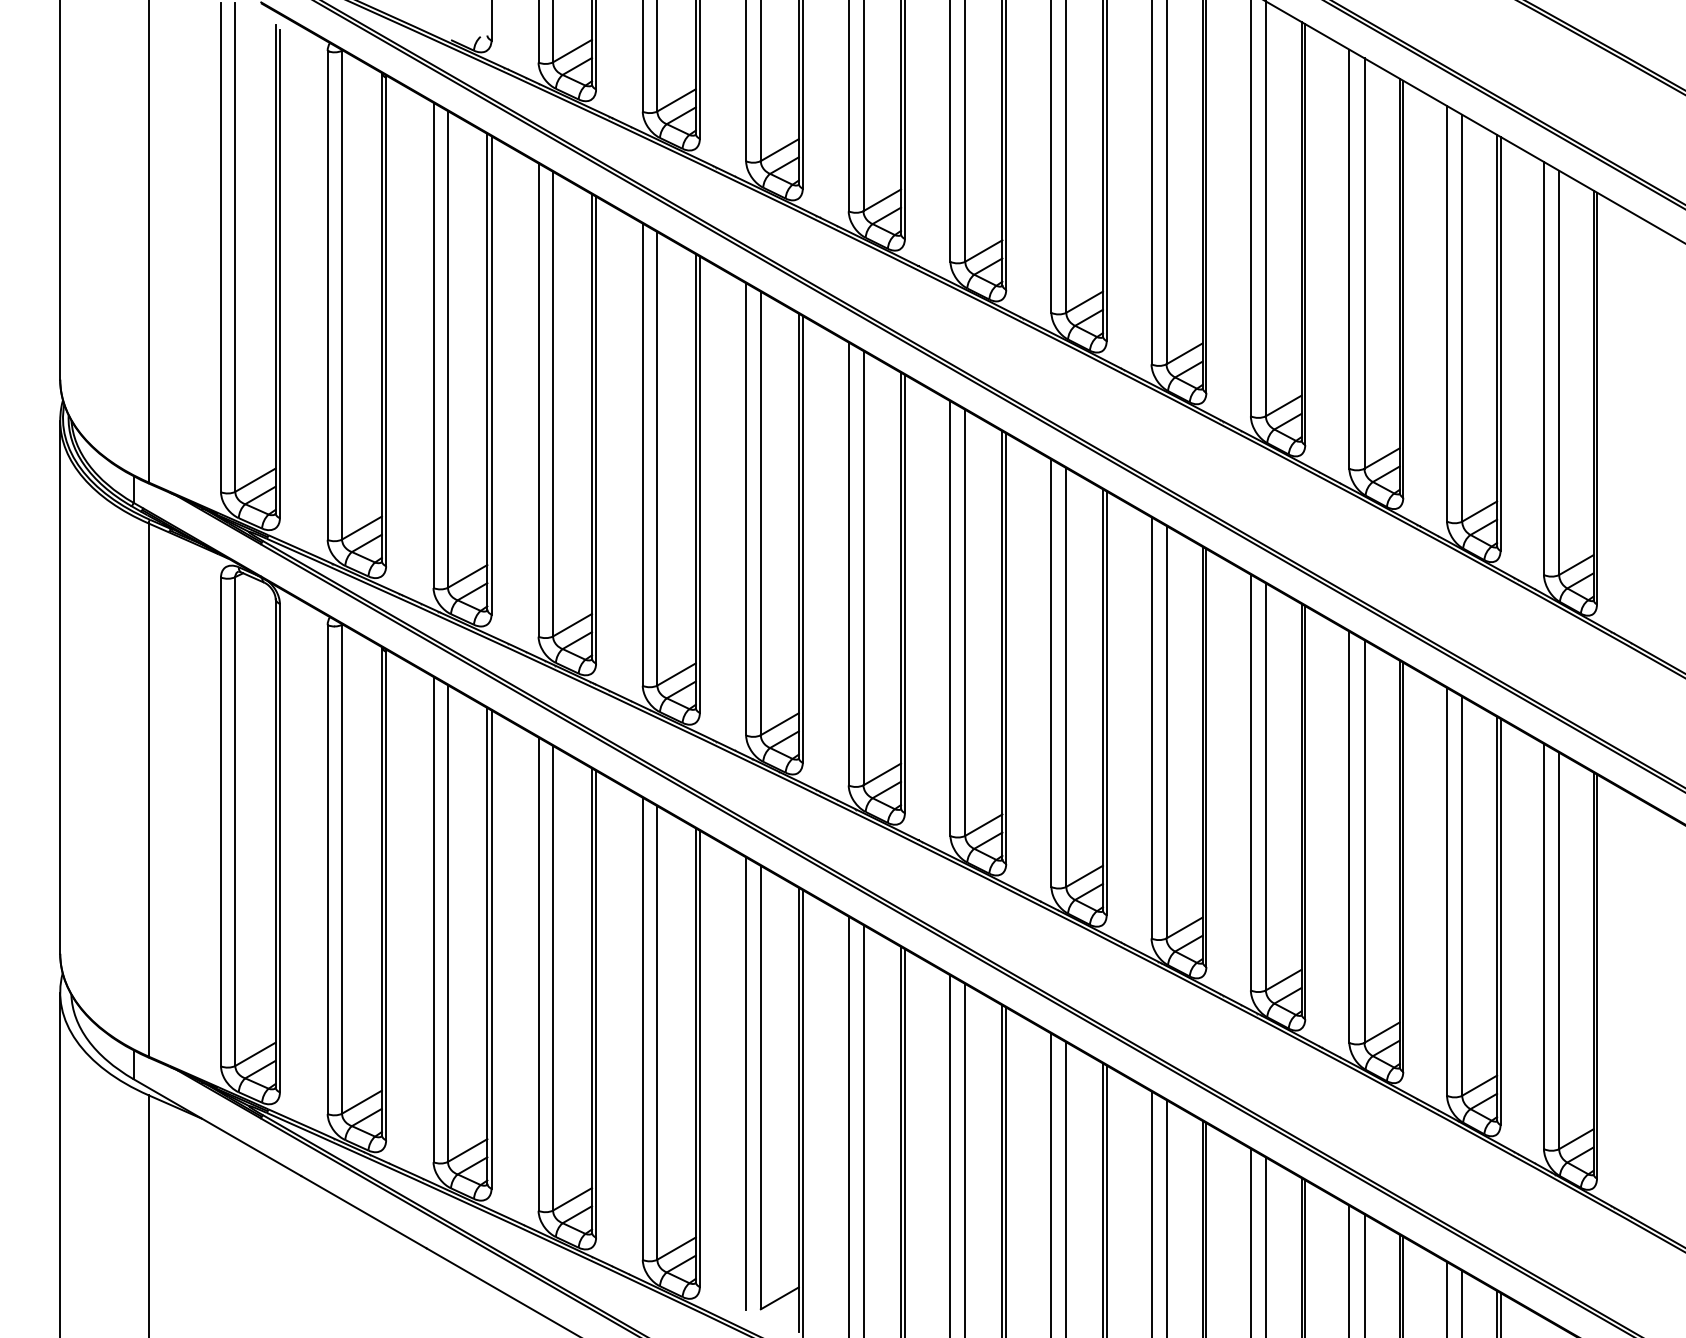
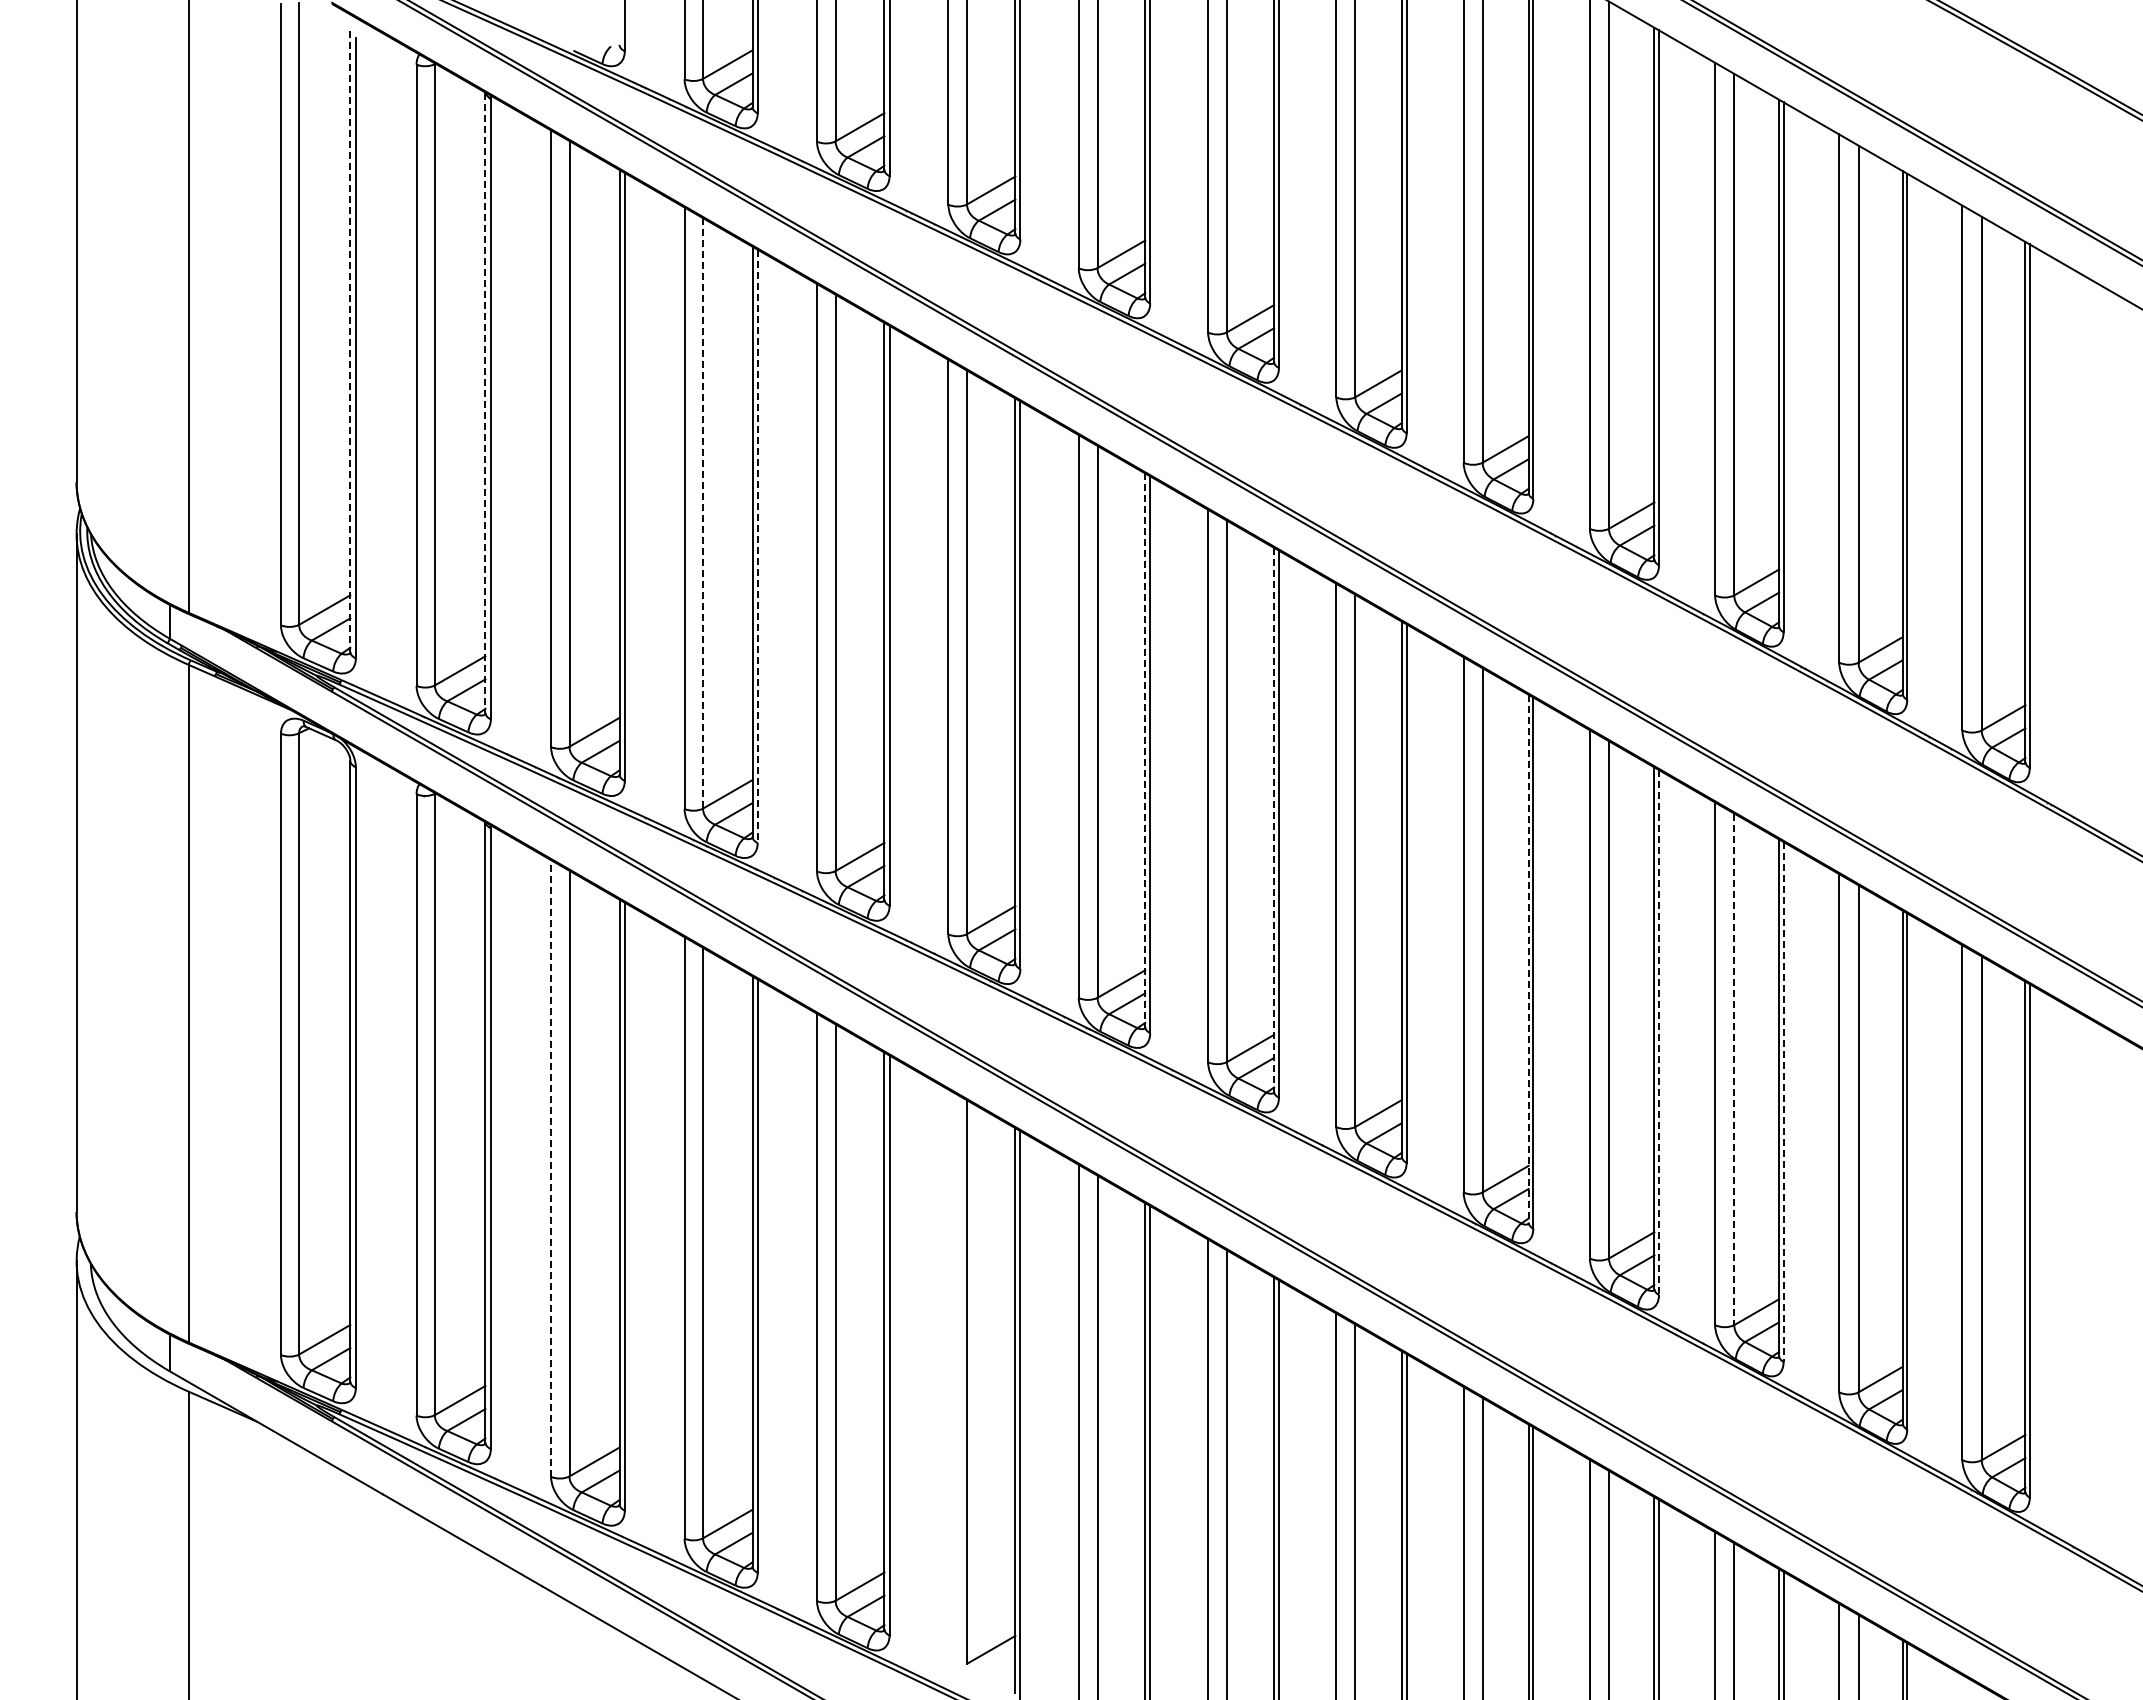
line: (275, 269) -> (350, 342), solid -> dashed
line: (381, 317) -> (485, 403), solid -> dashed
line: (553, 404) -> (703, 513), solid -> dashed
line: (595, 430) -> (757, 546), solid -> dashed
line: (901, 590) -> (1145, 750), solid -> dashed
line: (1002, 645) -> (1274, 819), solid -> dashed
line: (1202, 754) -> (1528, 958), solid -> dashed
line: (1305, 813) -> (1659, 1033), solid -> dashed
line: (1364, 841) -> (1734, 1069), solid -> dashed
line: (1403, 867) -> (1783, 1102), solid -> dashed
line: (433, 918) -> (551, 1167), solid -> dashed
line: (746, 1083) -> (948, 1376), removed

